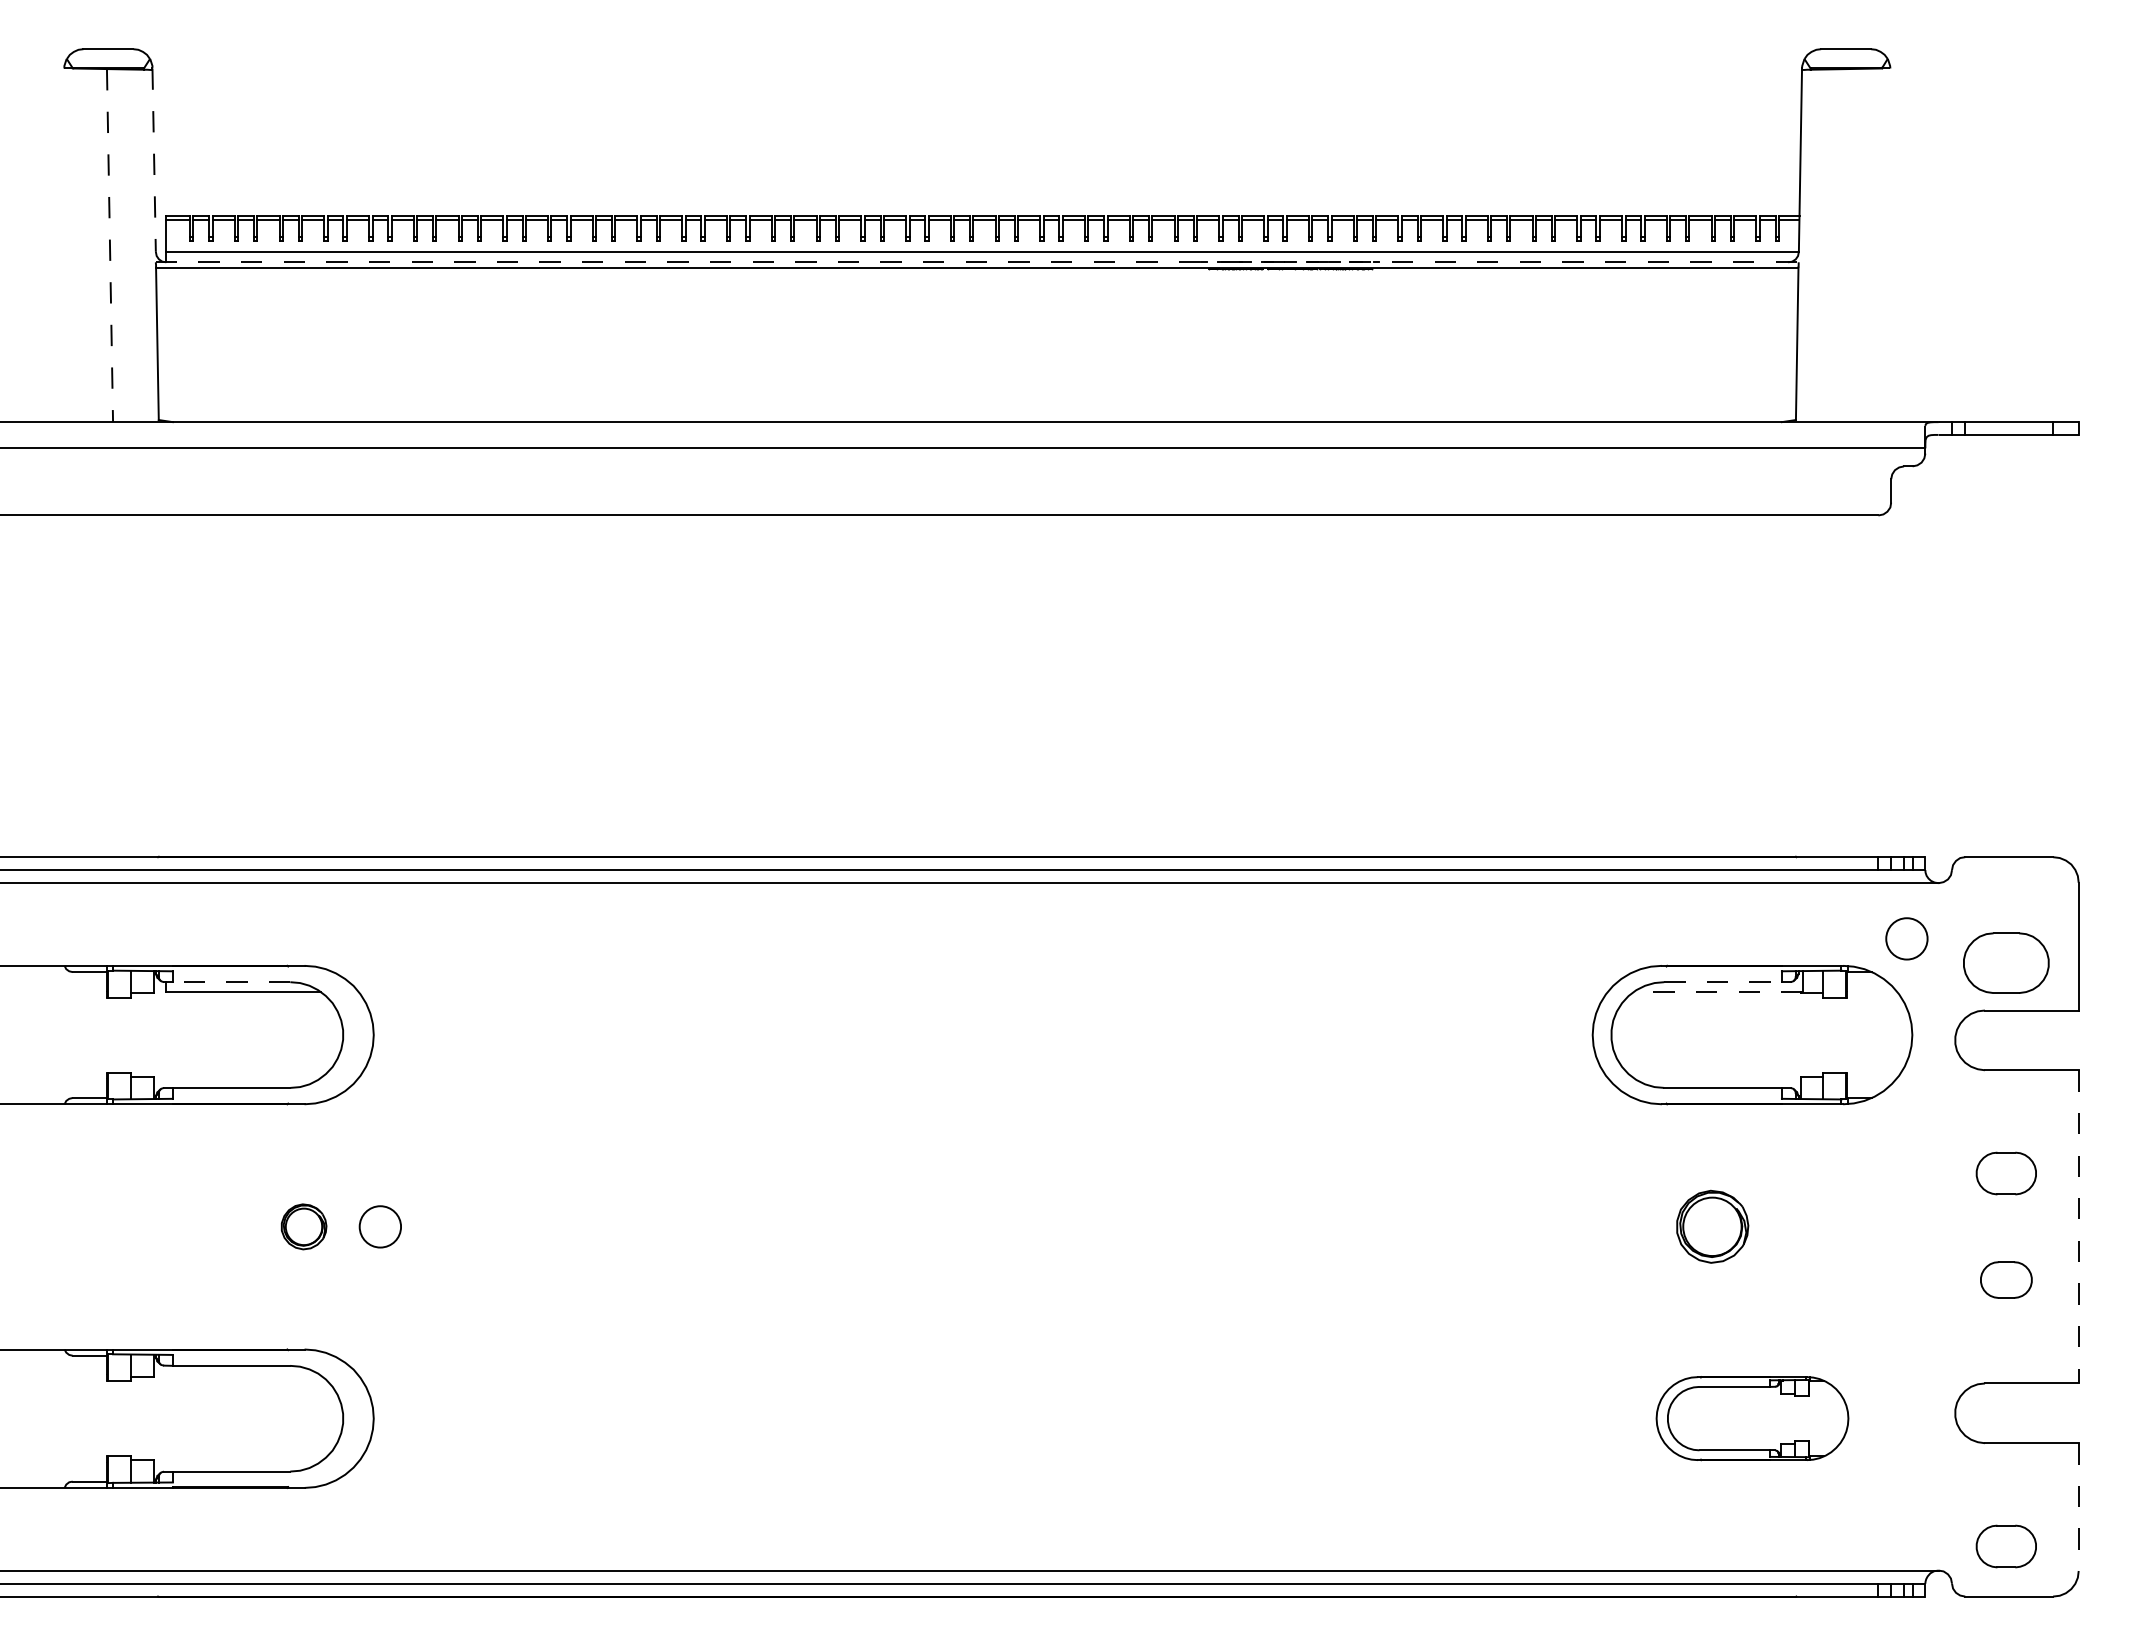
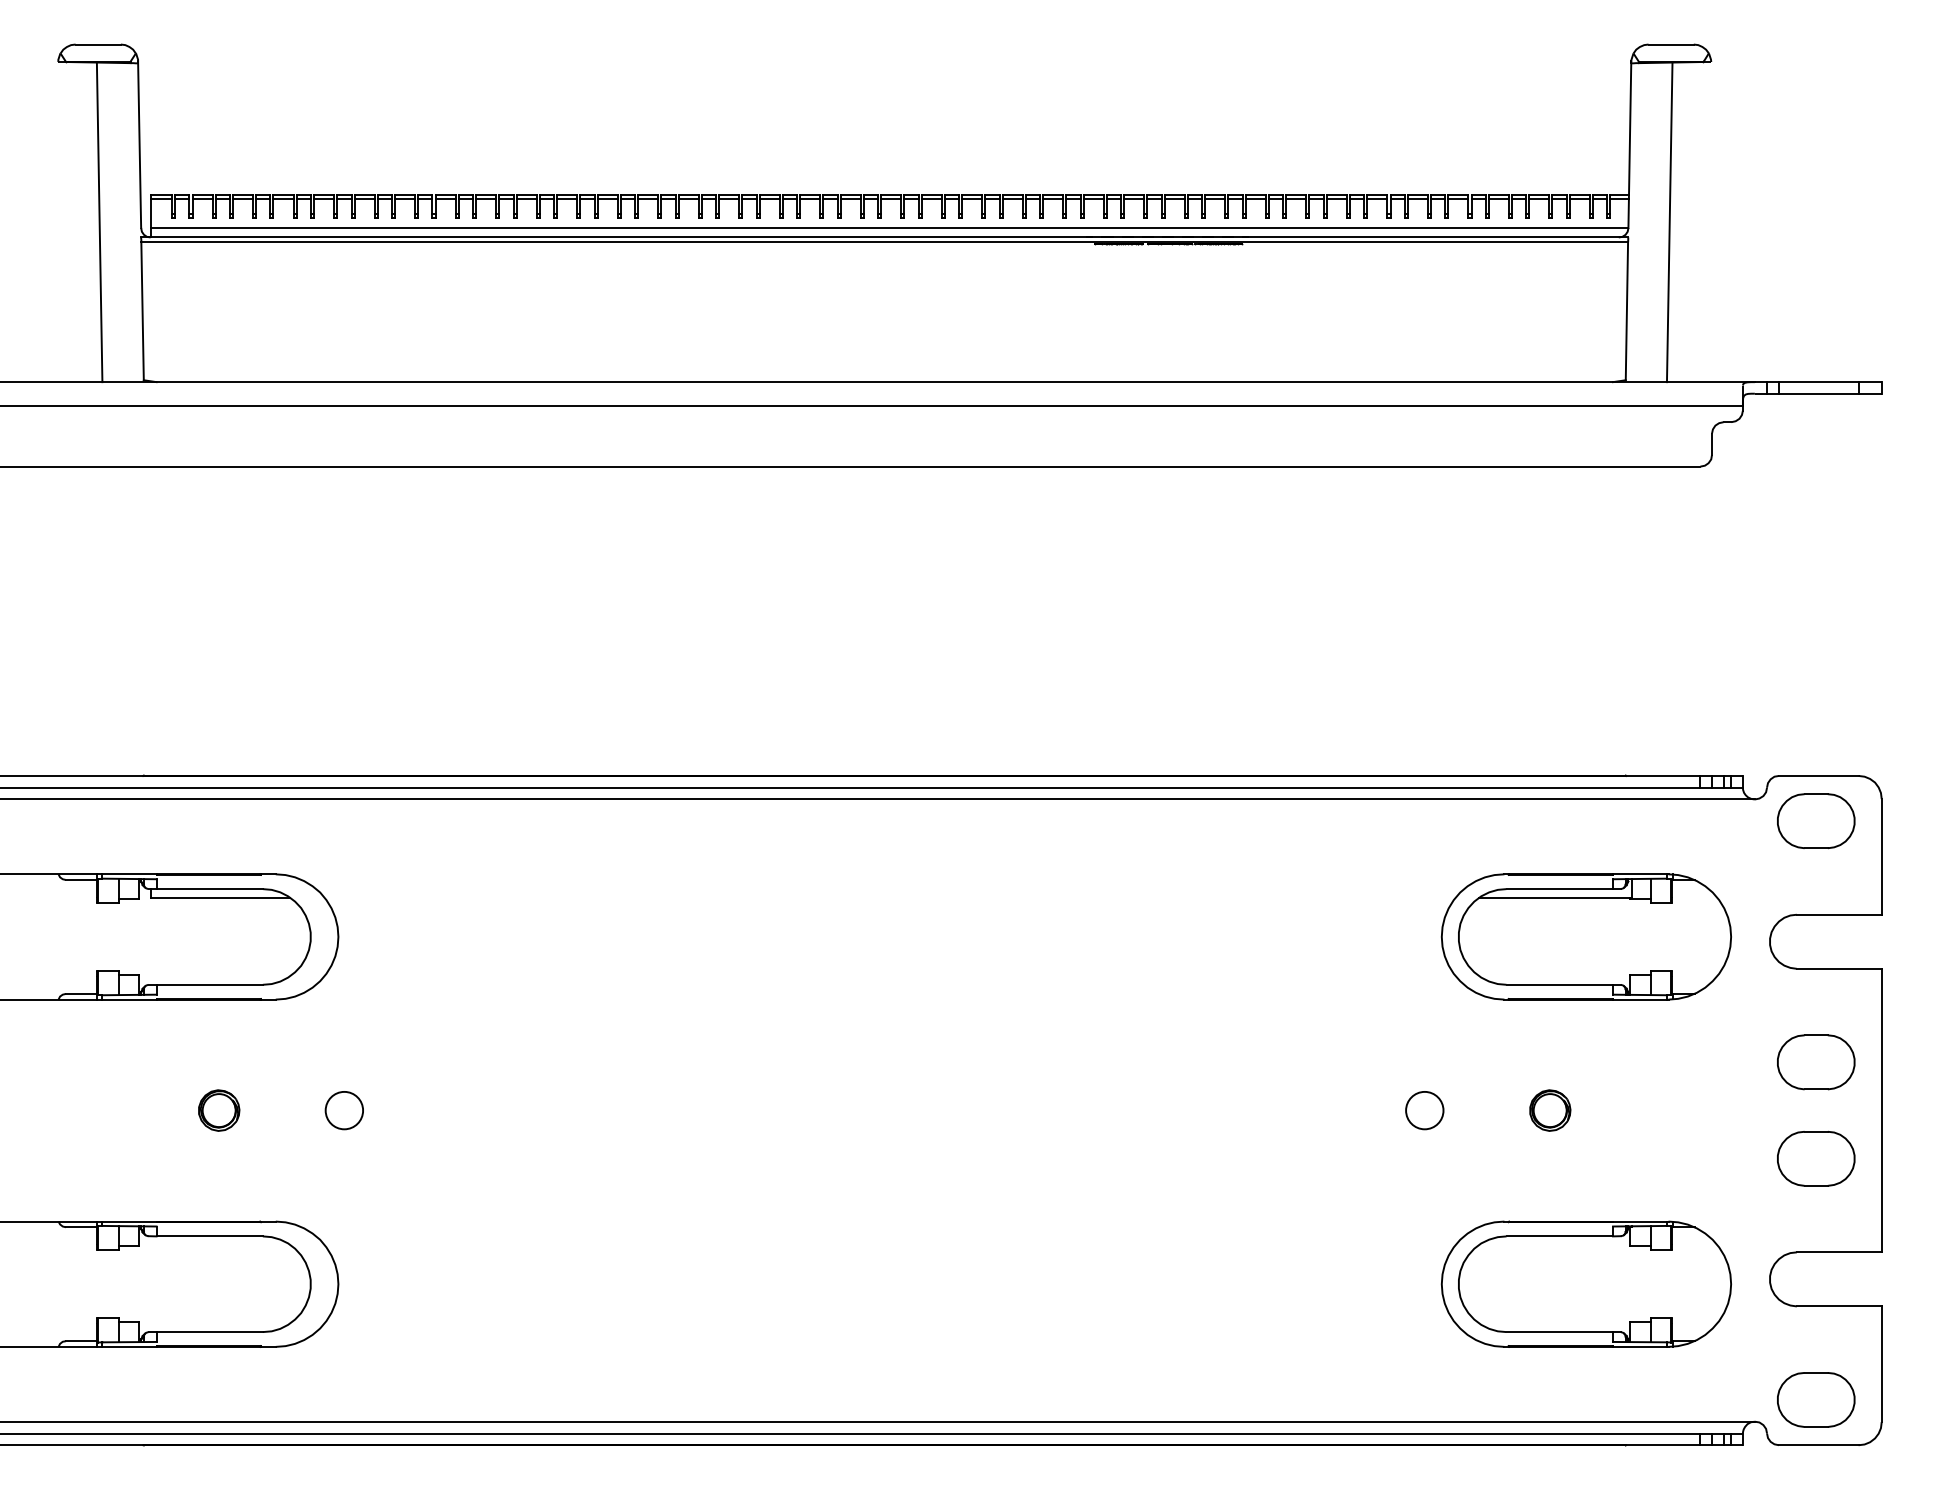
line: (154, 160) -> (139, 145), dashed -> solid
line: (110, 245) -> (100, 222), dashed -> solid
line: (1844, 245) -> (1669, 222), added
line: (977, 262) -> (884, 237), dashed -> solid
circle: (1906, 938) -> (1424, 1110), moved
part: (2006, 962) -> (1816, 820), moved
line: (231, 982) -> (209, 889), dashed -> solid
line: (1723, 982) -> (1560, 889), dashed -> solid
line: (1717, 991) -> (1554, 897), dashed -> solid
part: (2006, 1173) -> (1816, 1062), size x1.43
part: (303, 1226) -> (218, 1110), moved
part: (1712, 1226) -> (1550, 1110), size x0.62
line: (2078, 1226) -> (1881, 1110), dashed -> solid
part: (2006, 1279) -> (1816, 1158), size x1.67
part: (1752, 1418) -> (1586, 1284), size x1.67
line: (2078, 1507) -> (1881, 1364), dashed -> solid
part: (2006, 1546) -> (1816, 1399), size x1.43

